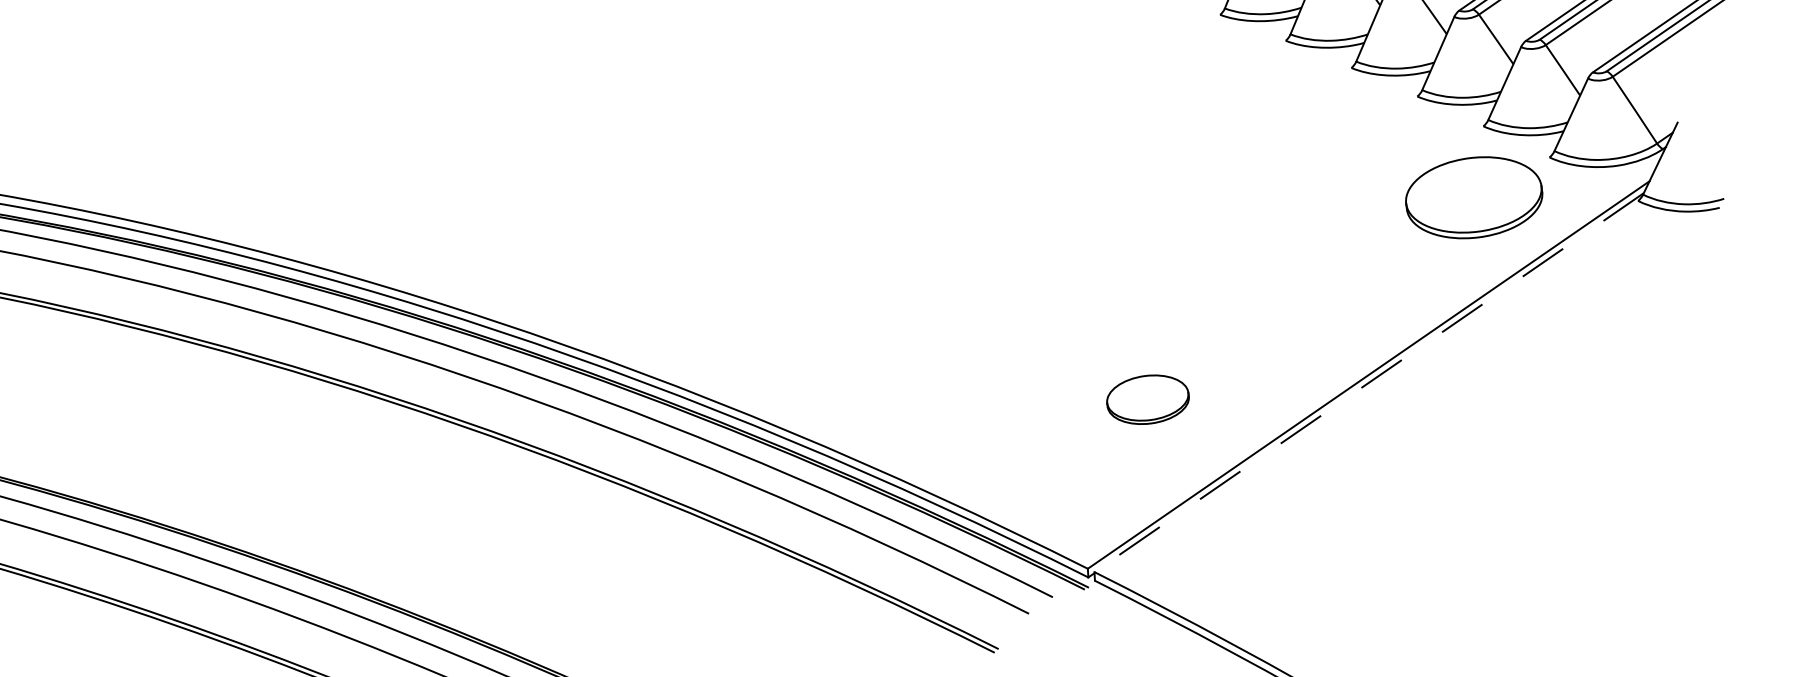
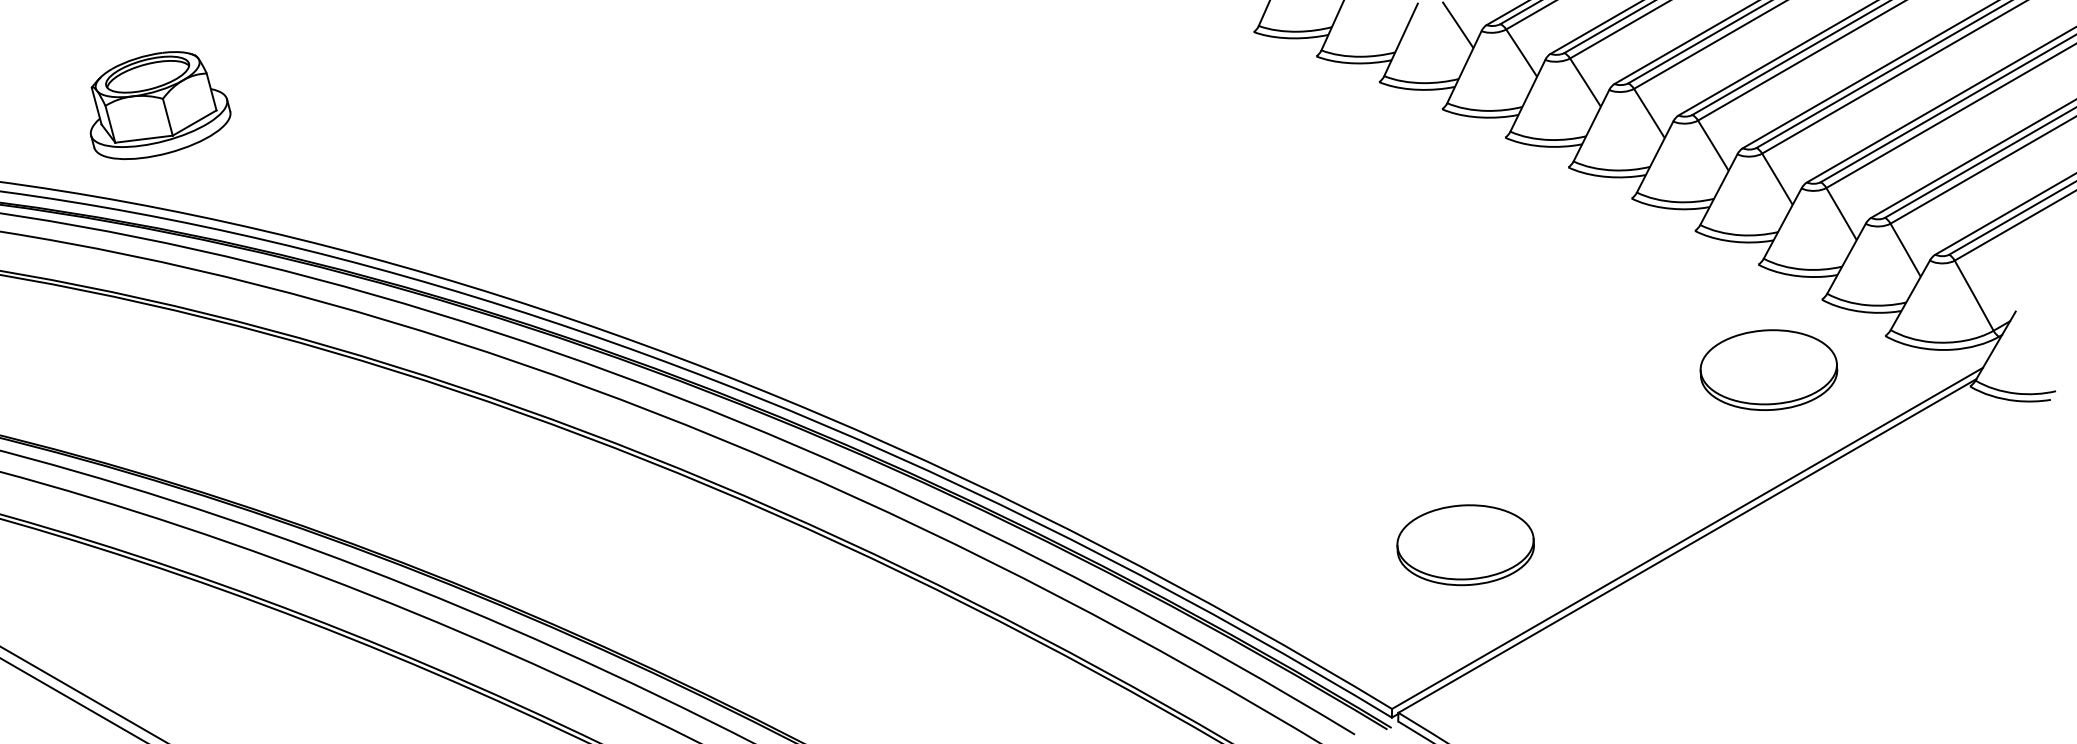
part: (1473, 197) -> (1768, 369), moved
line: (1369, 382) -> (1687, 545), dashed -> solid
part: (1147, 399) -> (1465, 545), size x1.67

